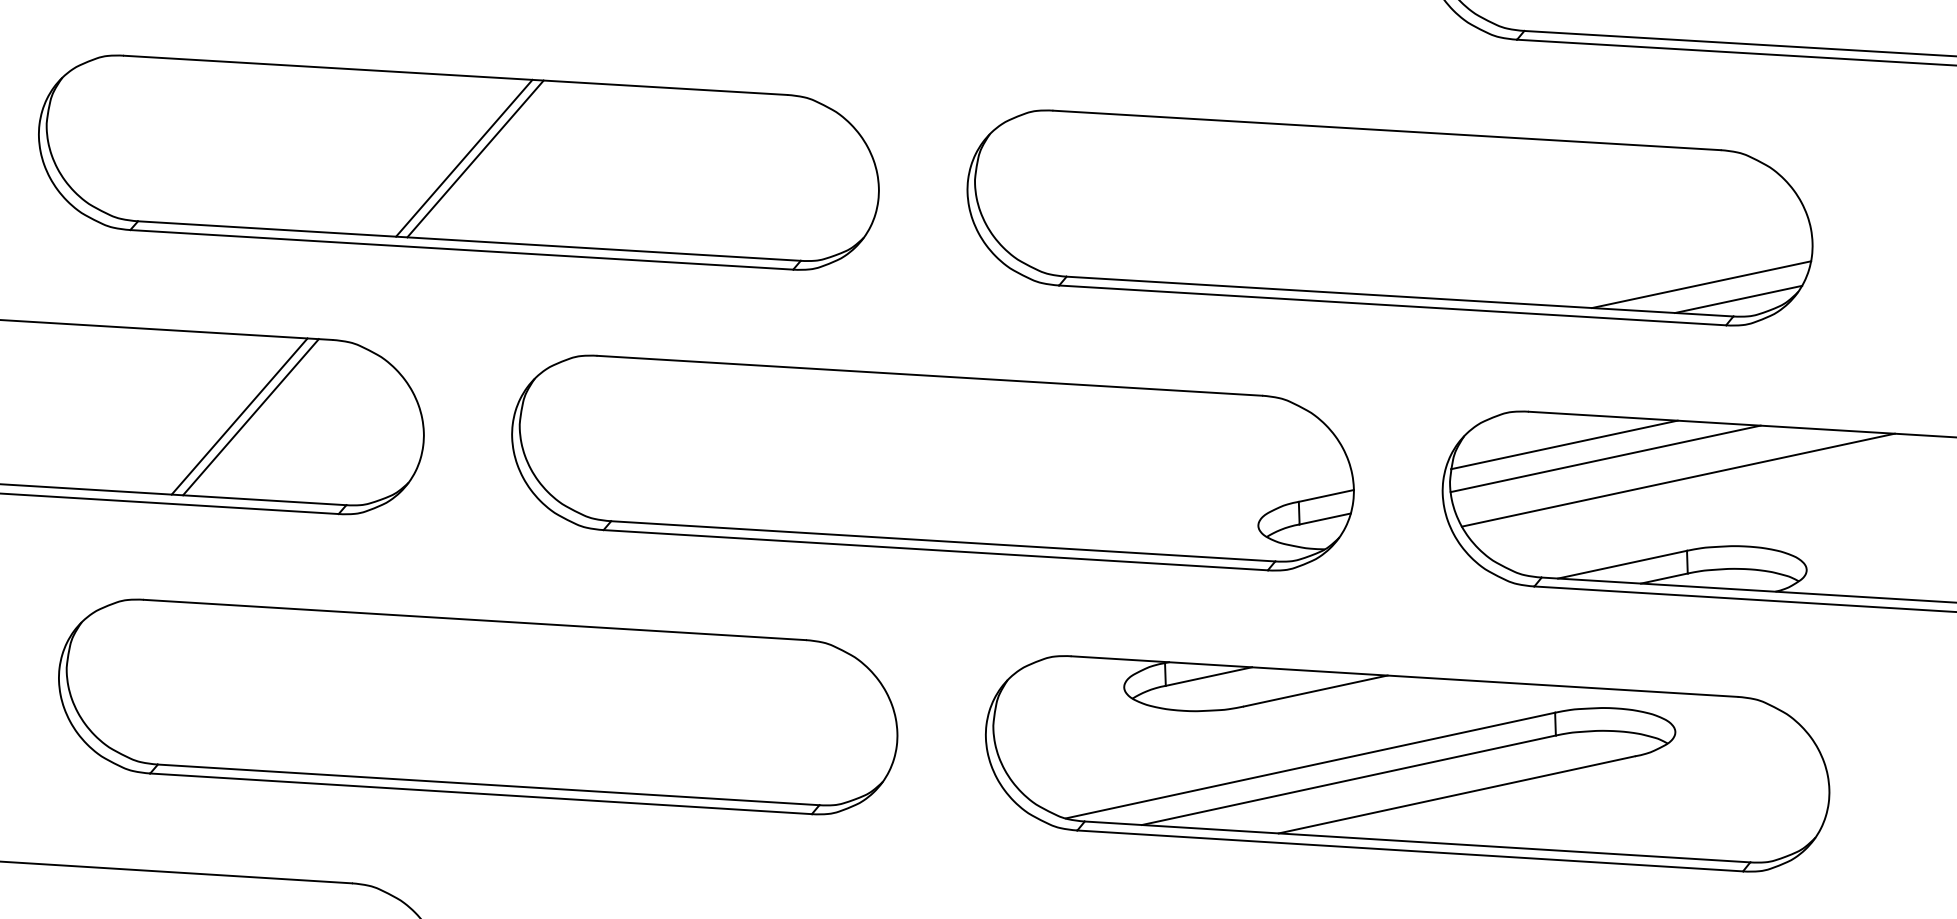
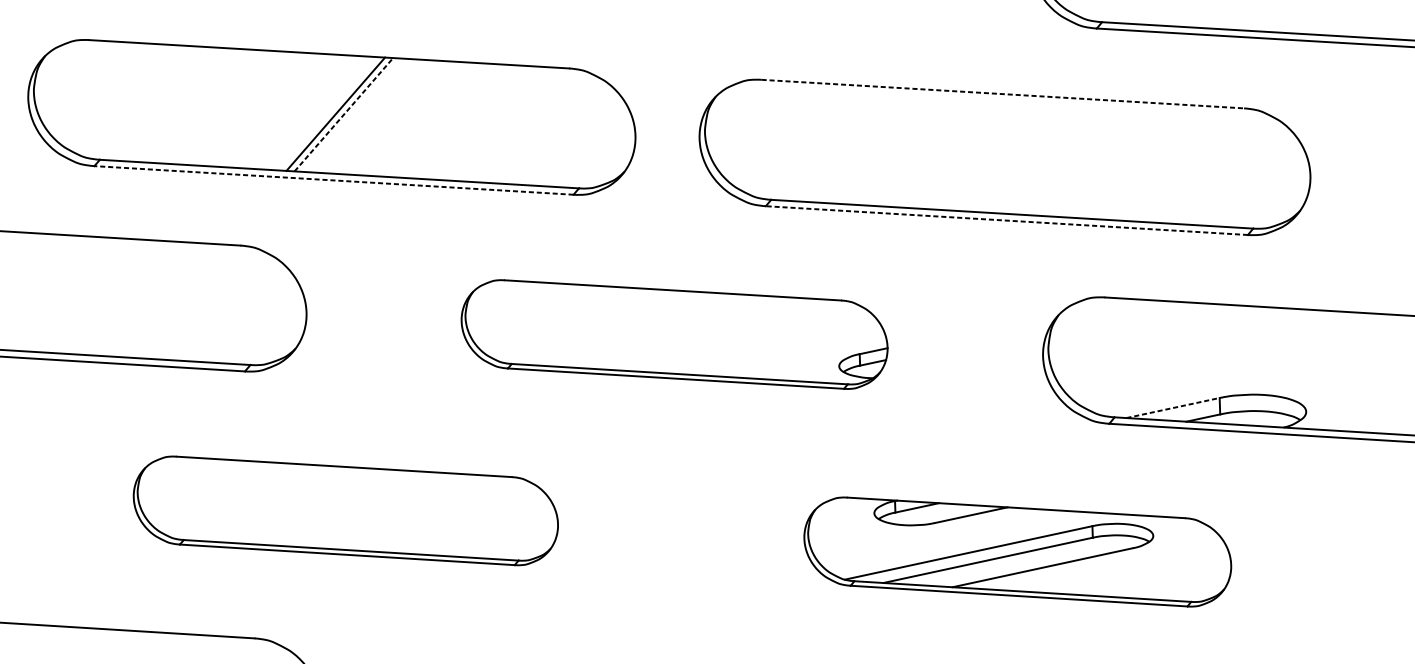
line: (1387, 130) -> (1003, 94), solid -> dashed
line: (475, 158) -> (343, 114), solid -> dashed
line: (461, 249) -> (333, 180), solid -> dashed
line: (1701, 284) -> (1230, 205), removed
line: (1738, 299) -> (1256, 216), removed
line: (1392, 305) -> (1006, 220), solid -> dashed
line: (239, 416) -> (173, 300), removed
line: (250, 417) -> (181, 301), removed
line: (1564, 444) -> (1131, 321), removed
line: (1605, 458) -> (1160, 331), removed
part: (932, 462) -> (674, 334), size x0.7
line: (1677, 479) -> (1212, 346), removed
line: (1622, 564) -> (1173, 407), solid -> dashed
part: (478, 706) -> (346, 510), size x0.7
part: (1407, 763) -> (1017, 551), size x0.7

